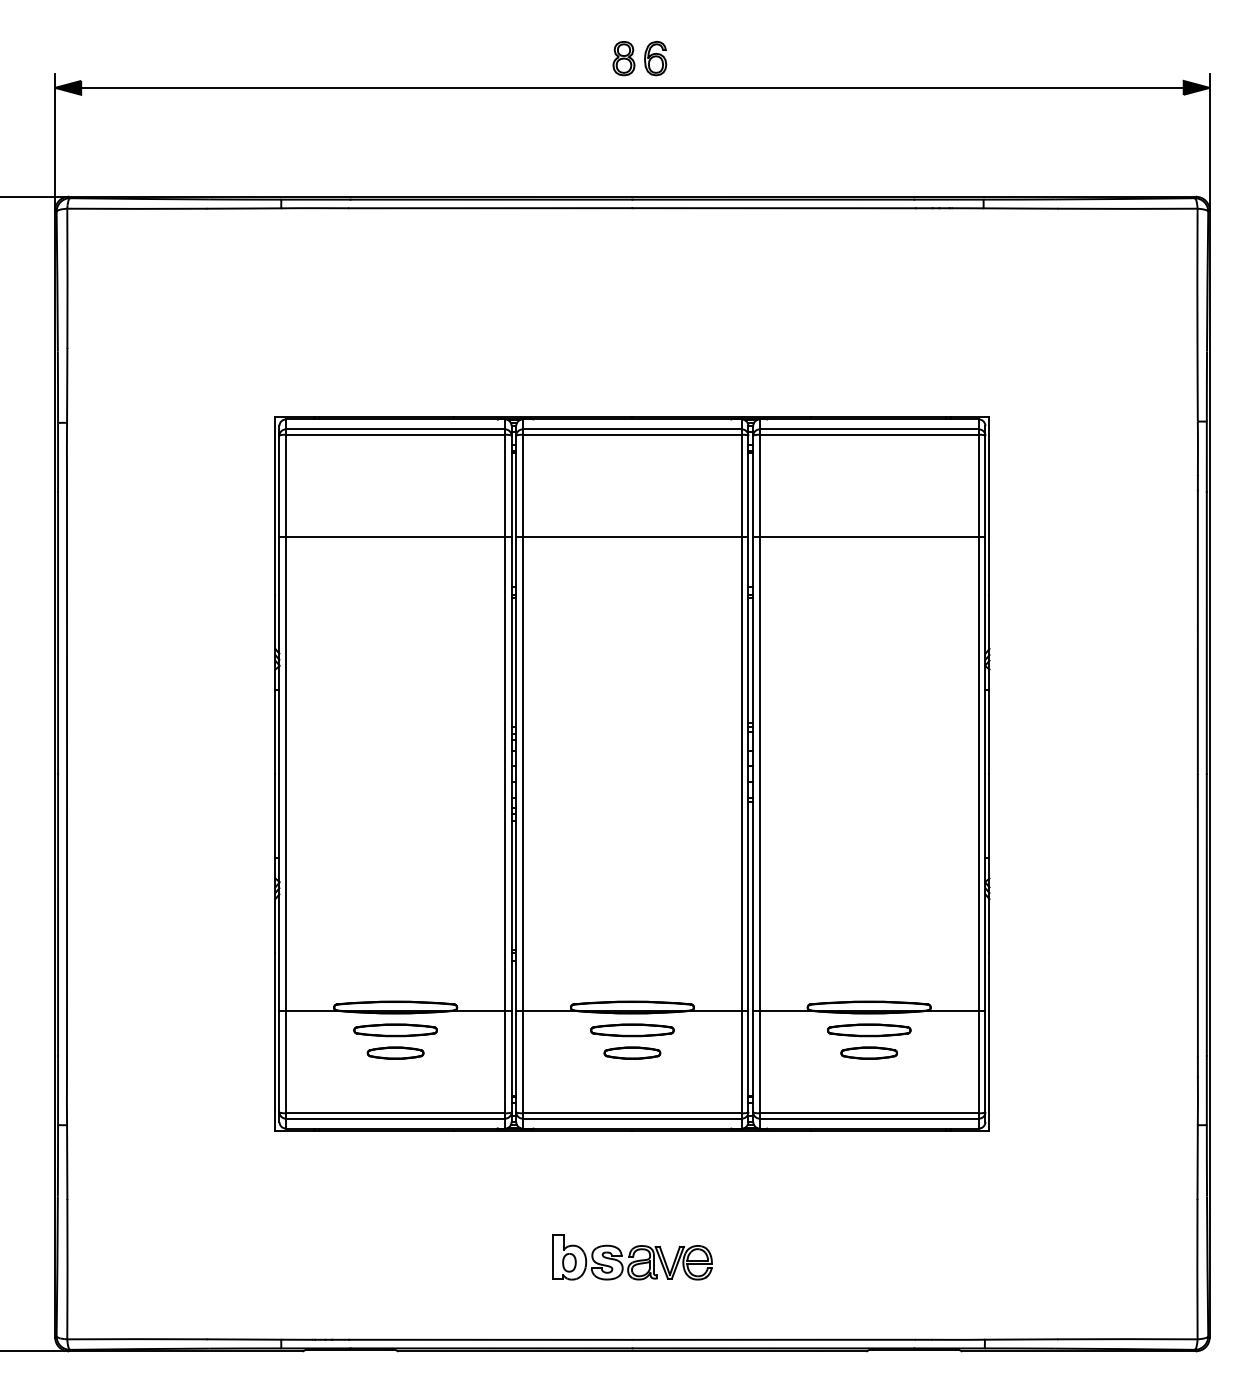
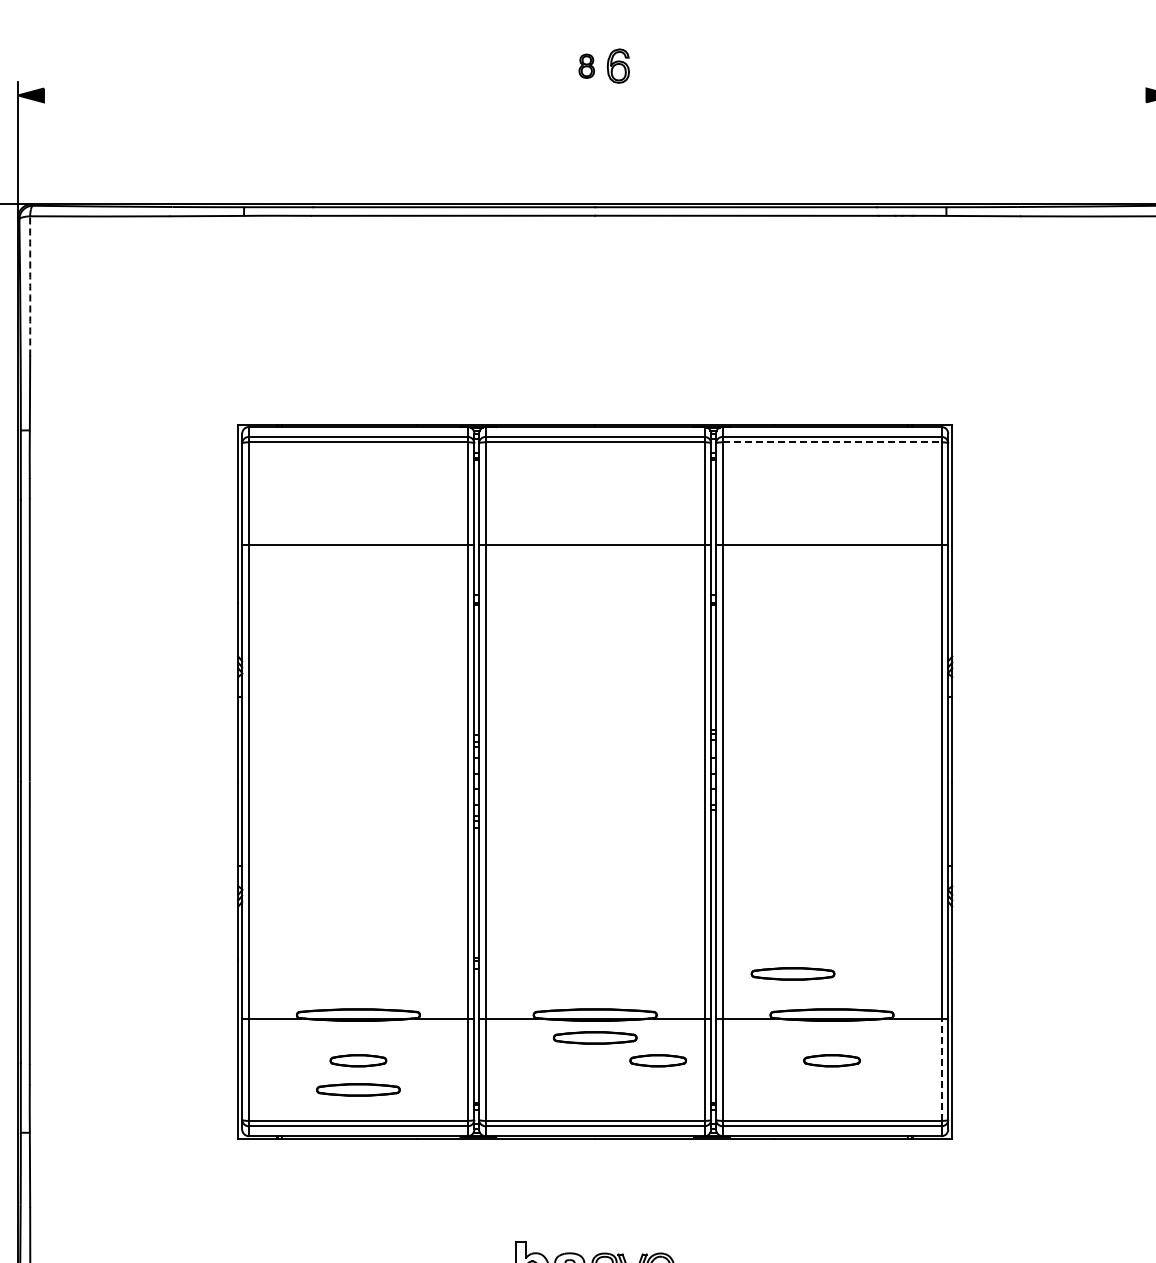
part: (623, 58) -> (586, 66), size x0.7
line: (632, 87) -> (595, 95), removed
arc: (67, 278) -> (30, 286), solid -> dashed
line: (869, 434) -> (832, 442), solid -> dashed
part: (395, 1030) -> (358, 1090), moved
part: (869, 1030) -> (793, 974), moved
part: (632, 1052) -> (658, 1060), moved
line: (978, 1061) -> (941, 1069), solid -> dashed

